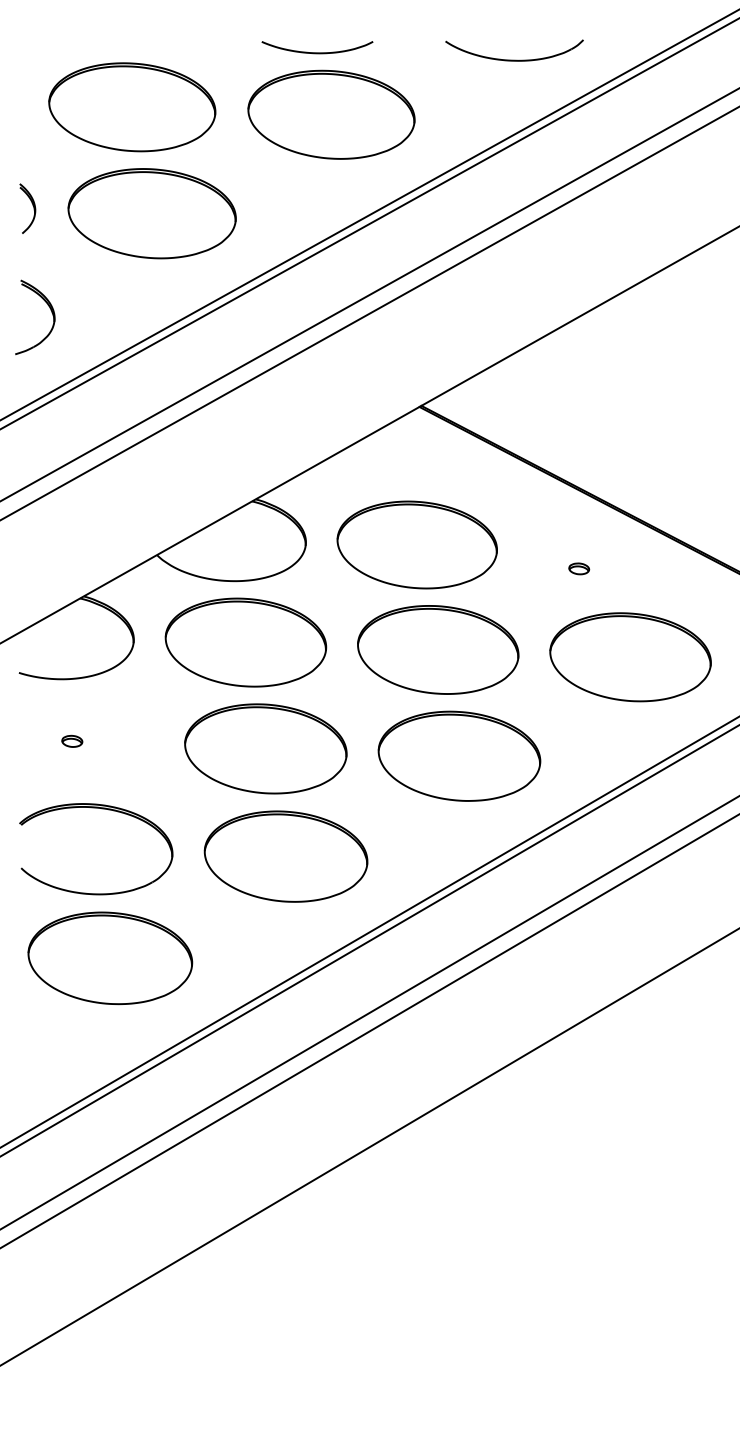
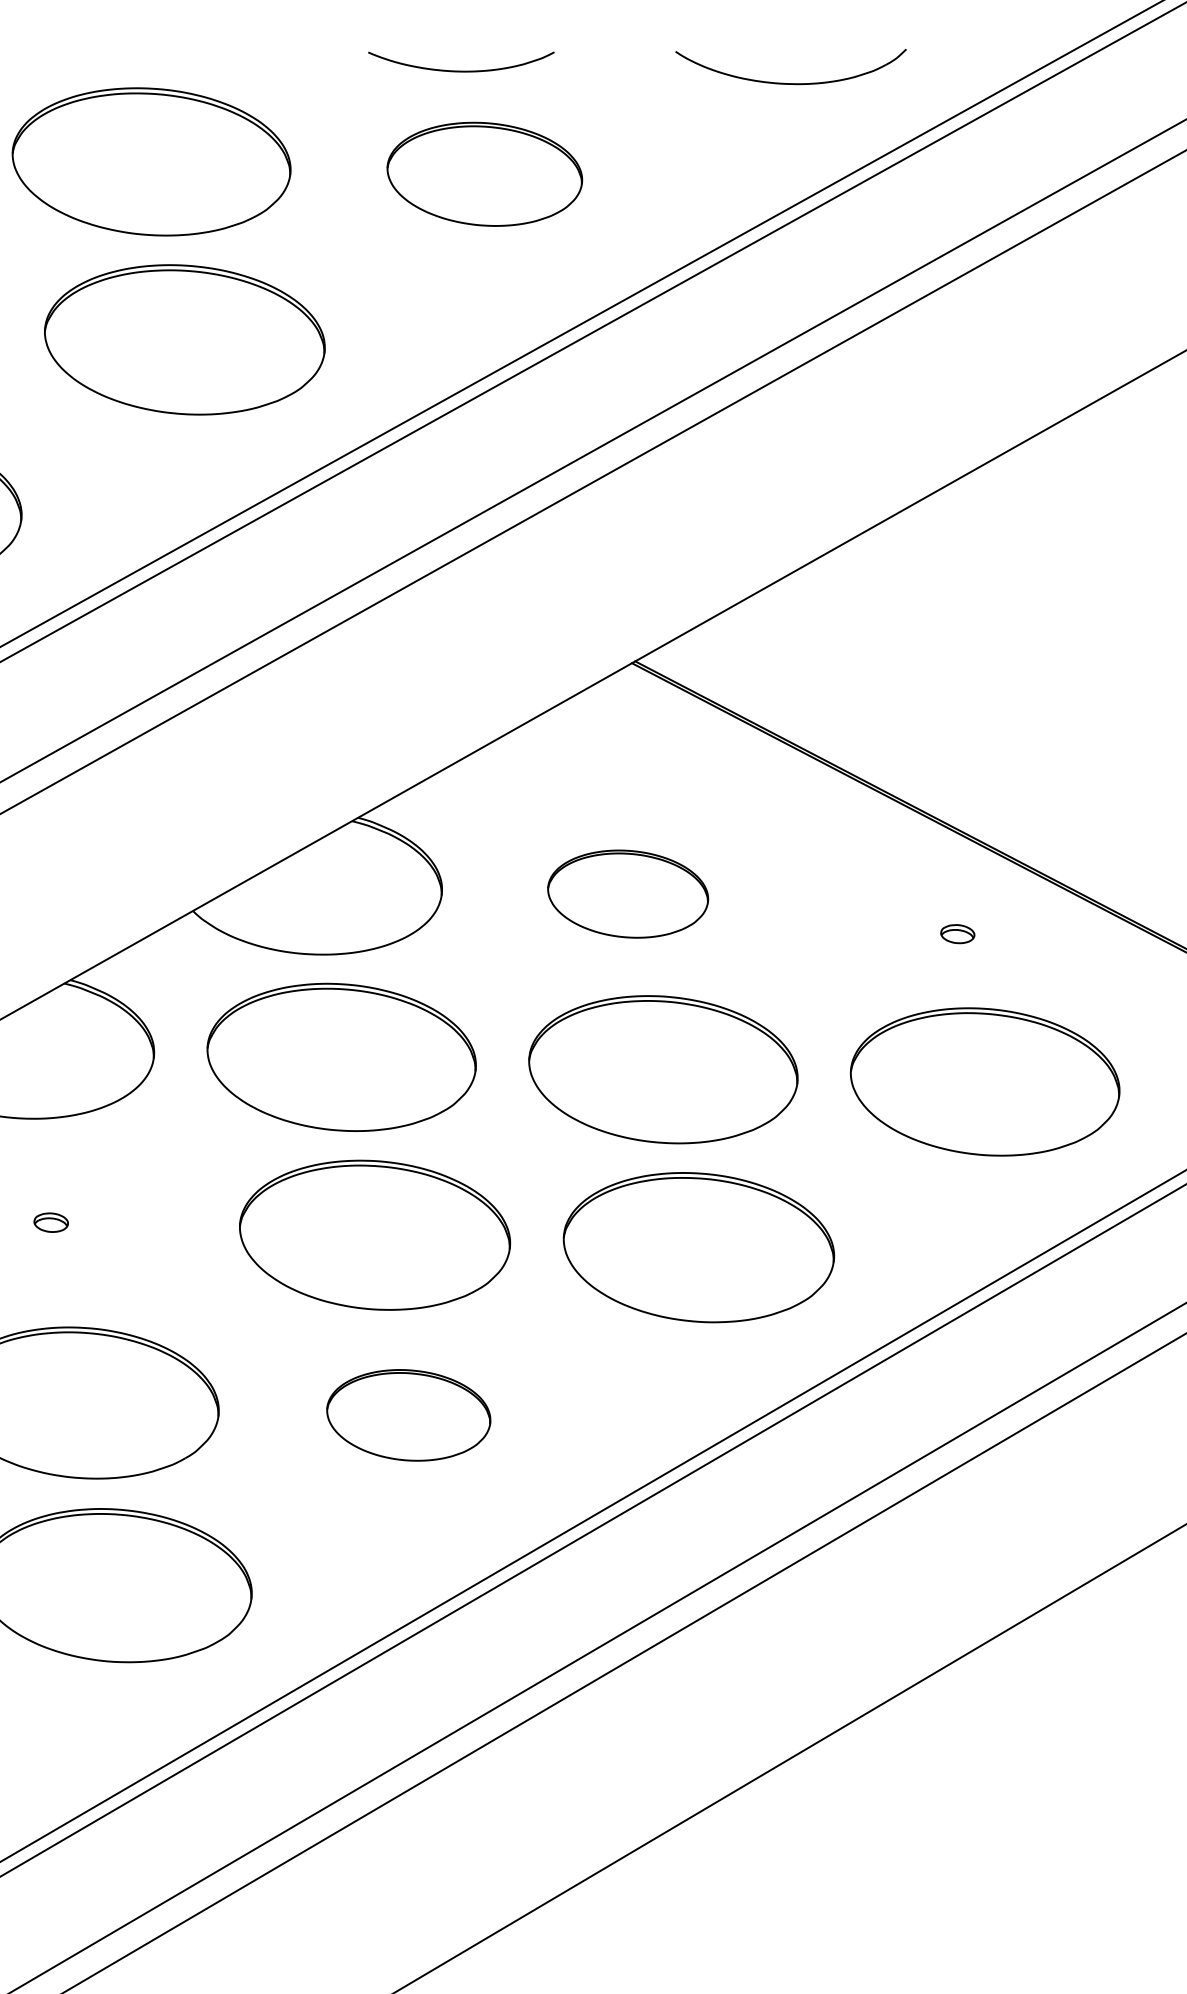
part: (331, 114) -> (484, 173), size x0.7
part: (416, 544) -> (627, 893), size x0.6
part: (579, 568) -> (958, 933), moved
part: (285, 856) -> (407, 1415), size x0.6

